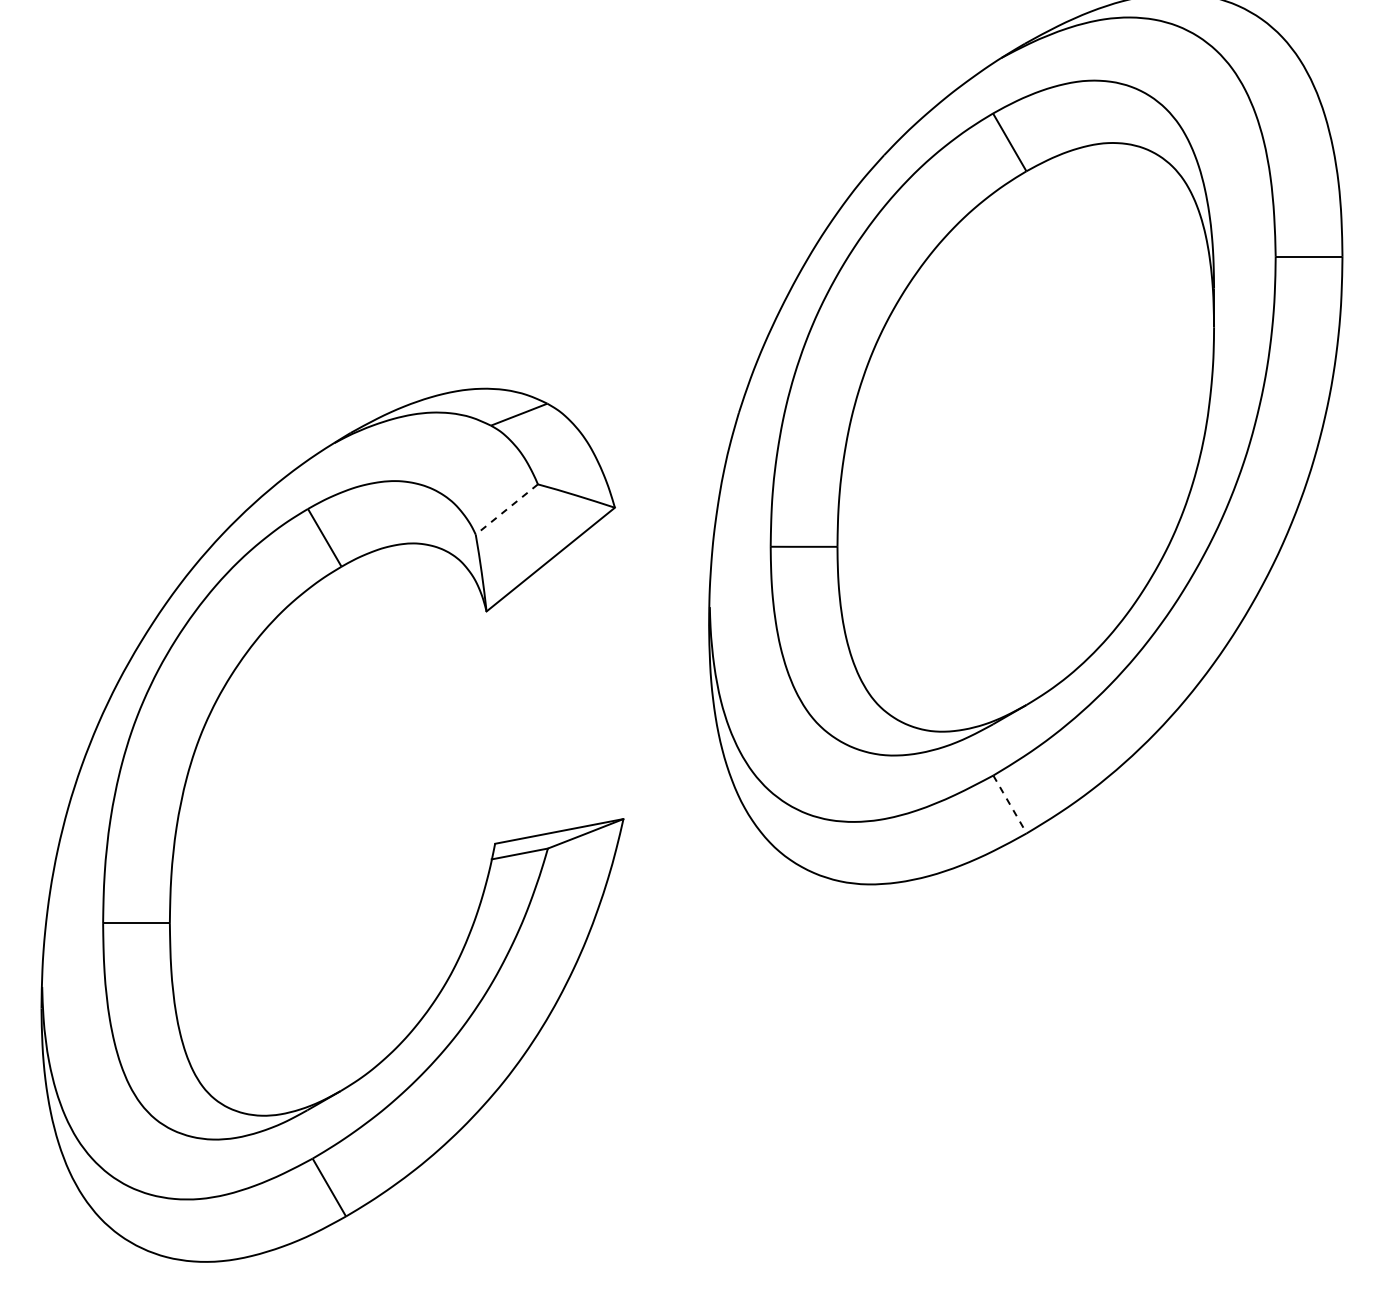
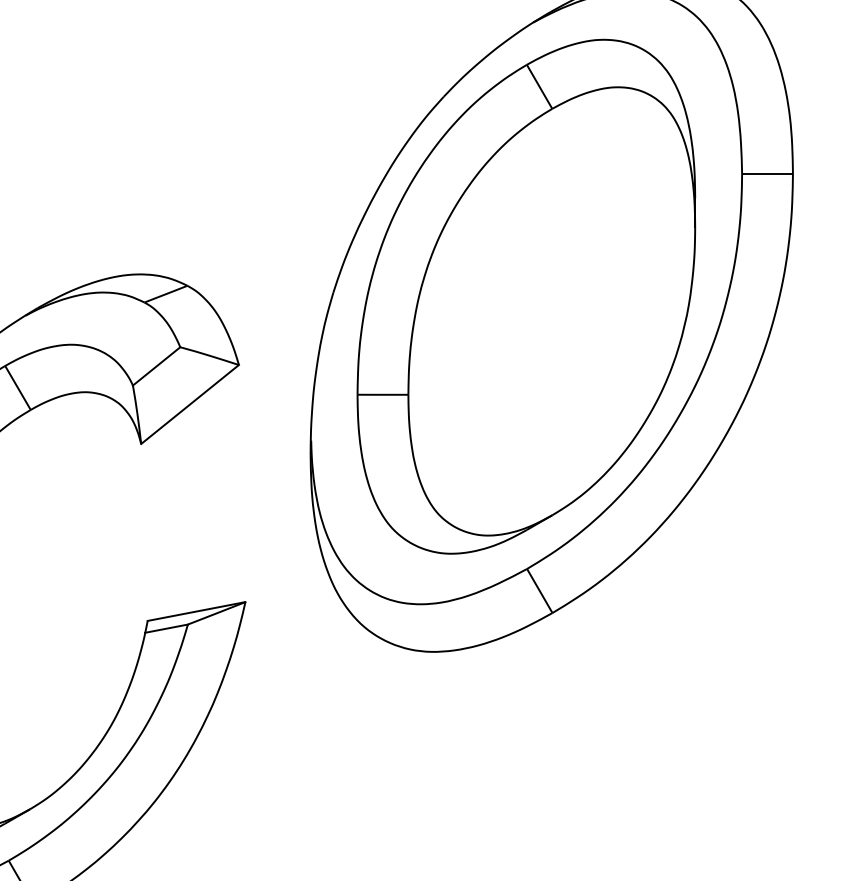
line: (506, 509) -> (156, 366), dashed -> solid
line: (1009, 804) -> (539, 591), dashed -> solid

